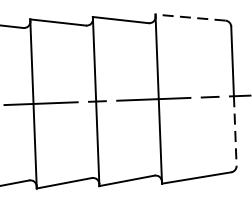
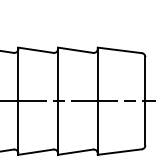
line: (190, 17) -> (119, 50), dashed -> solid
line: (235, 131) -> (145, 123), dashed -> solid

